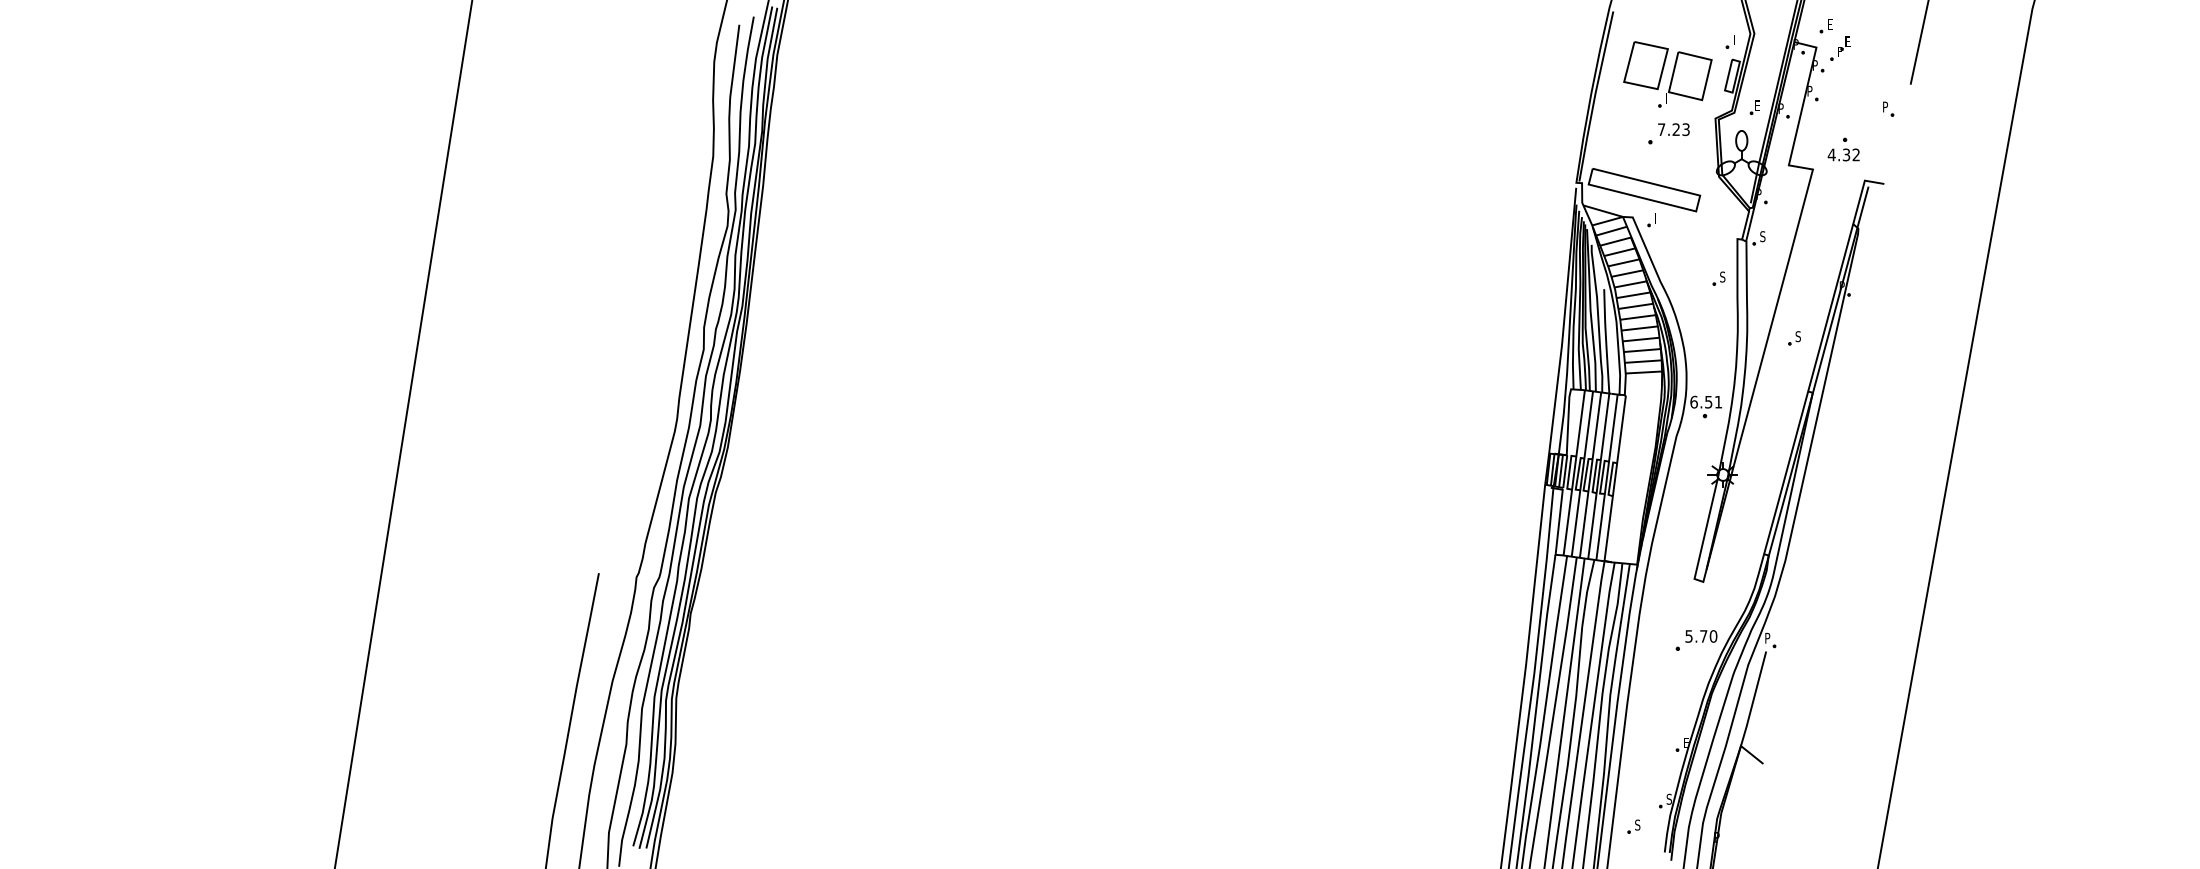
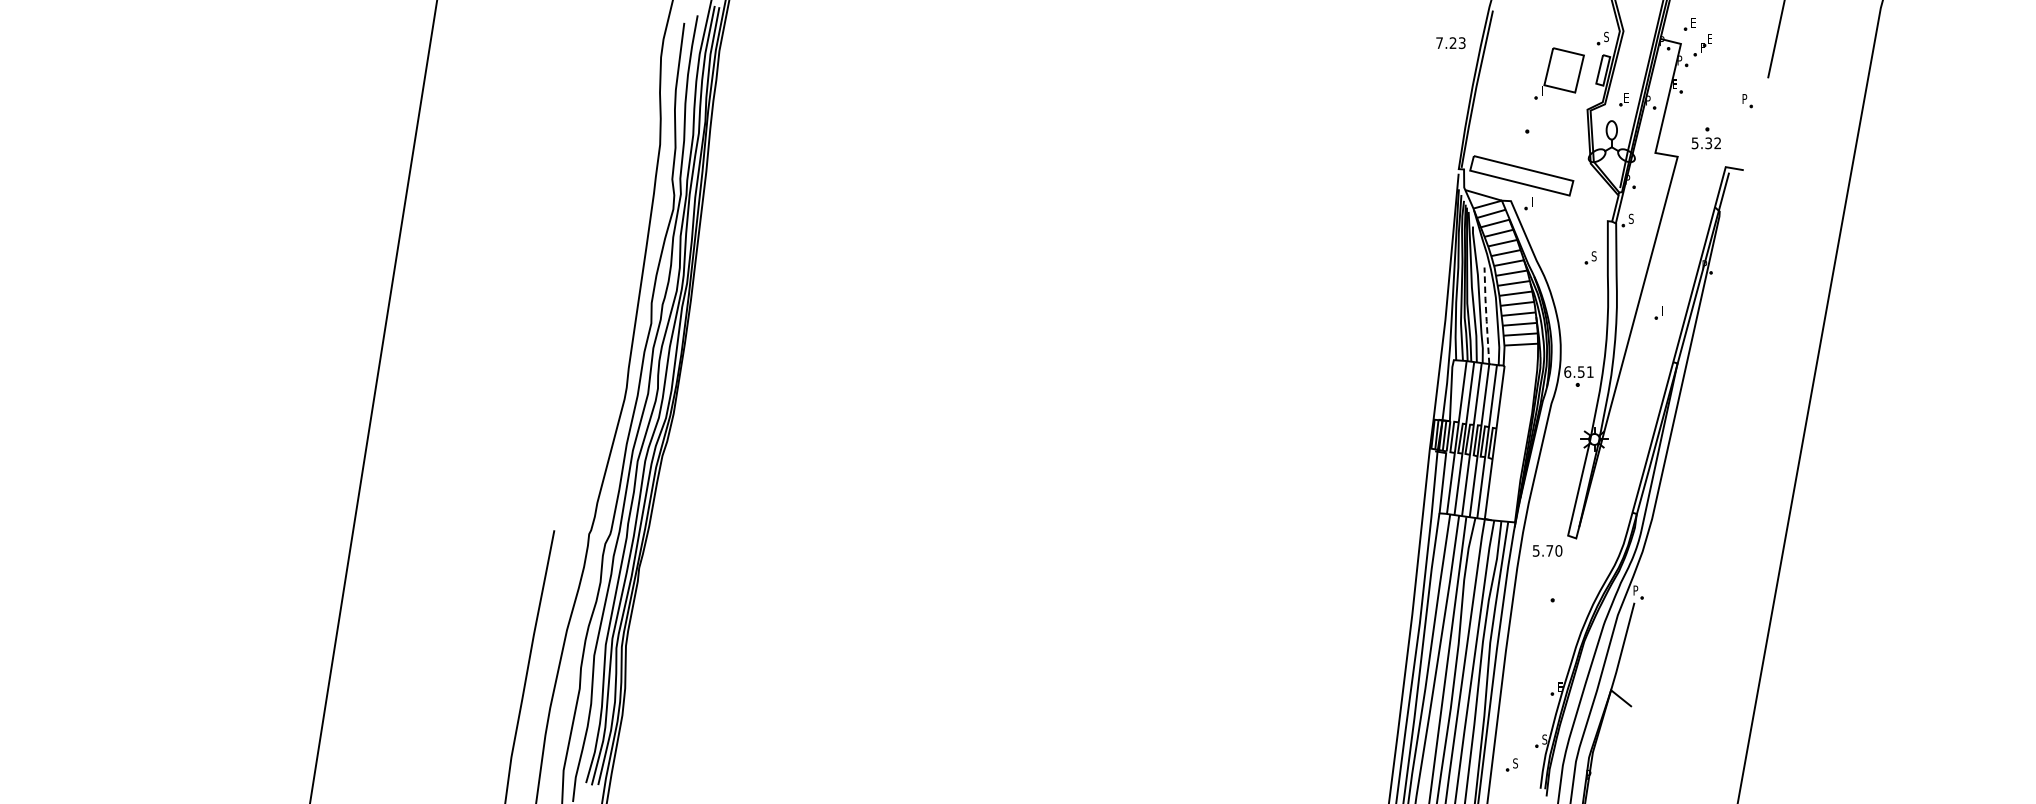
text: (1735, 39) -> (1606, 36), I -> S
part: (1645, 65) -> (1522, 60), removed
text: (1809, 90) -> (1674, 83), P -> E
text: (1673, 129) -> (1450, 42), moved
text: (1831, 154) -> (1694, 142), 4.32 -> 5.32
text: (1797, 336) -> (1663, 311), S -> I
line: (1606, 341) -> (1486, 315), solid -> dashed
text: (1701, 636) -> (1547, 550), moved

